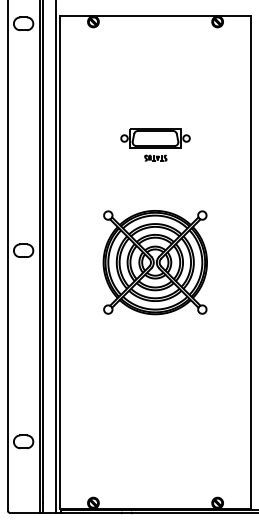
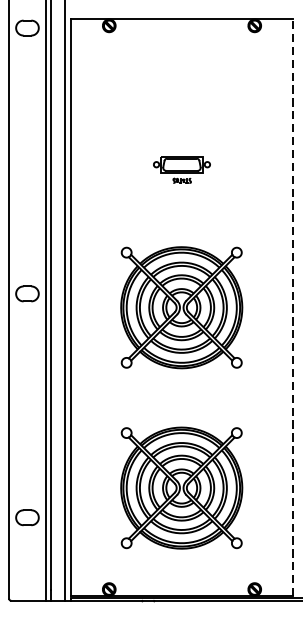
part: (155, 144) -> (181, 169), size x0.7
line: (250, 262) -> (293, 307), solid -> dashed
part: (154, 416) -> (180, 488), added

